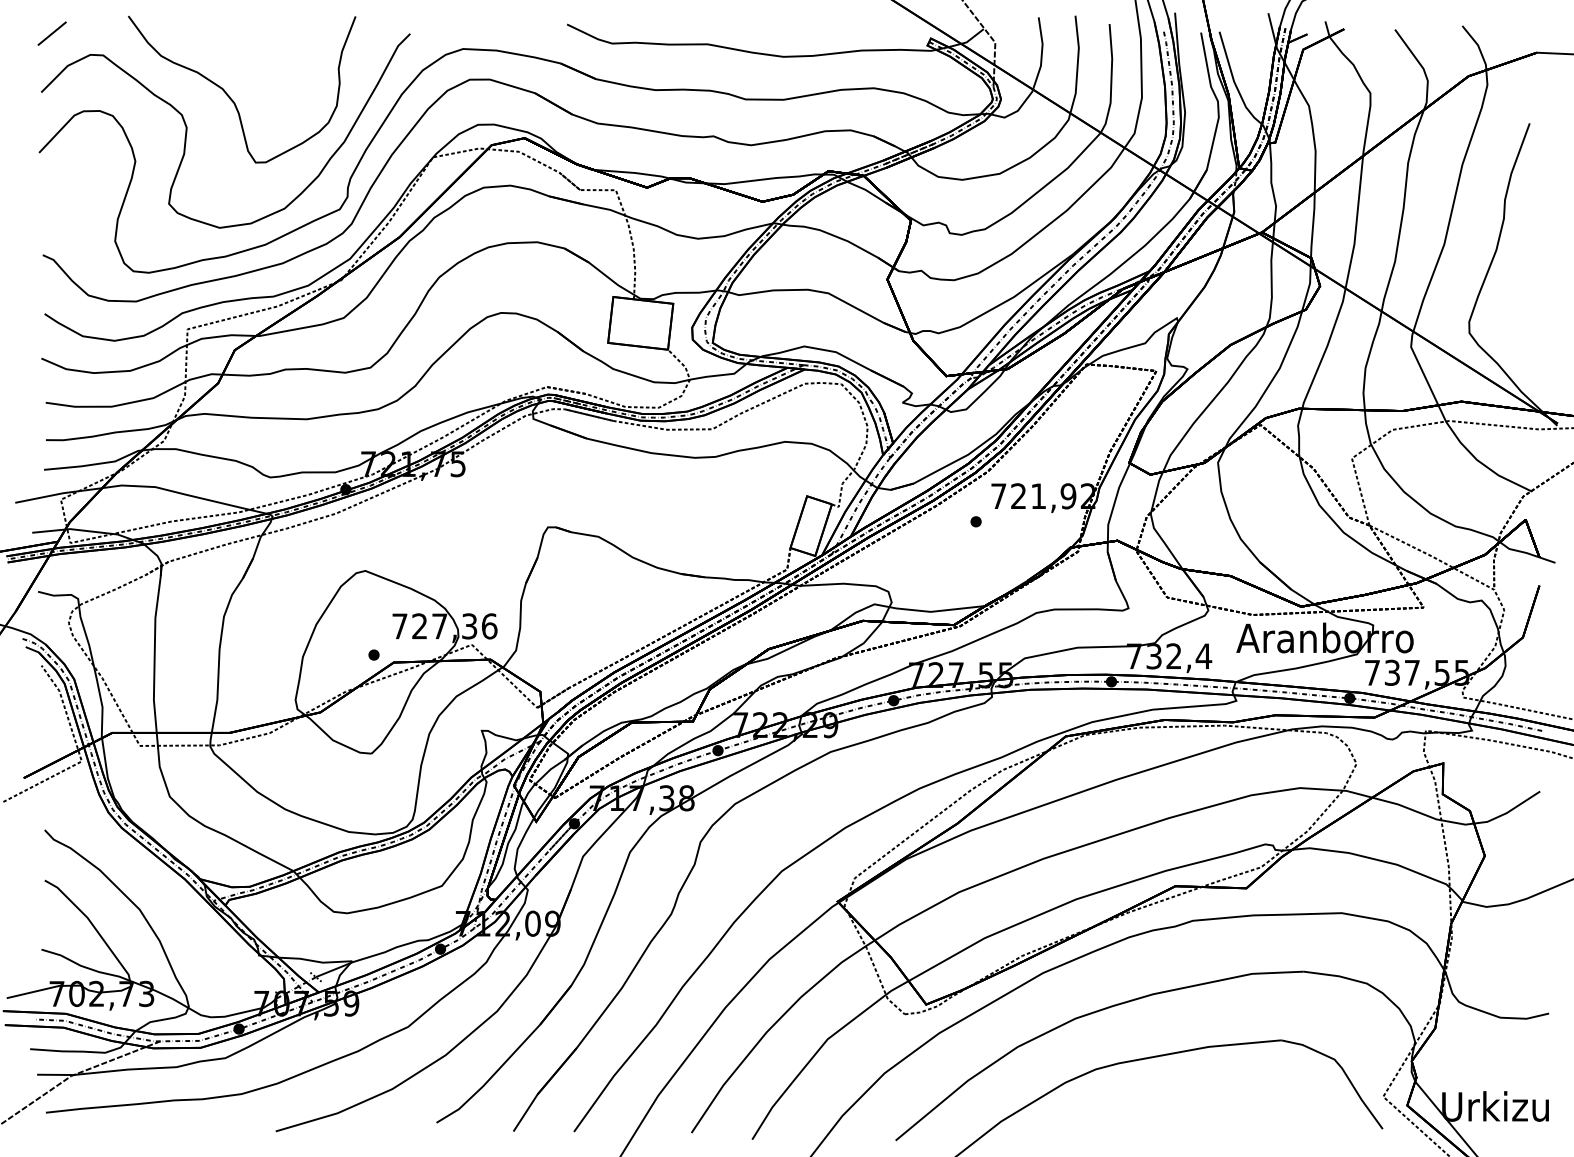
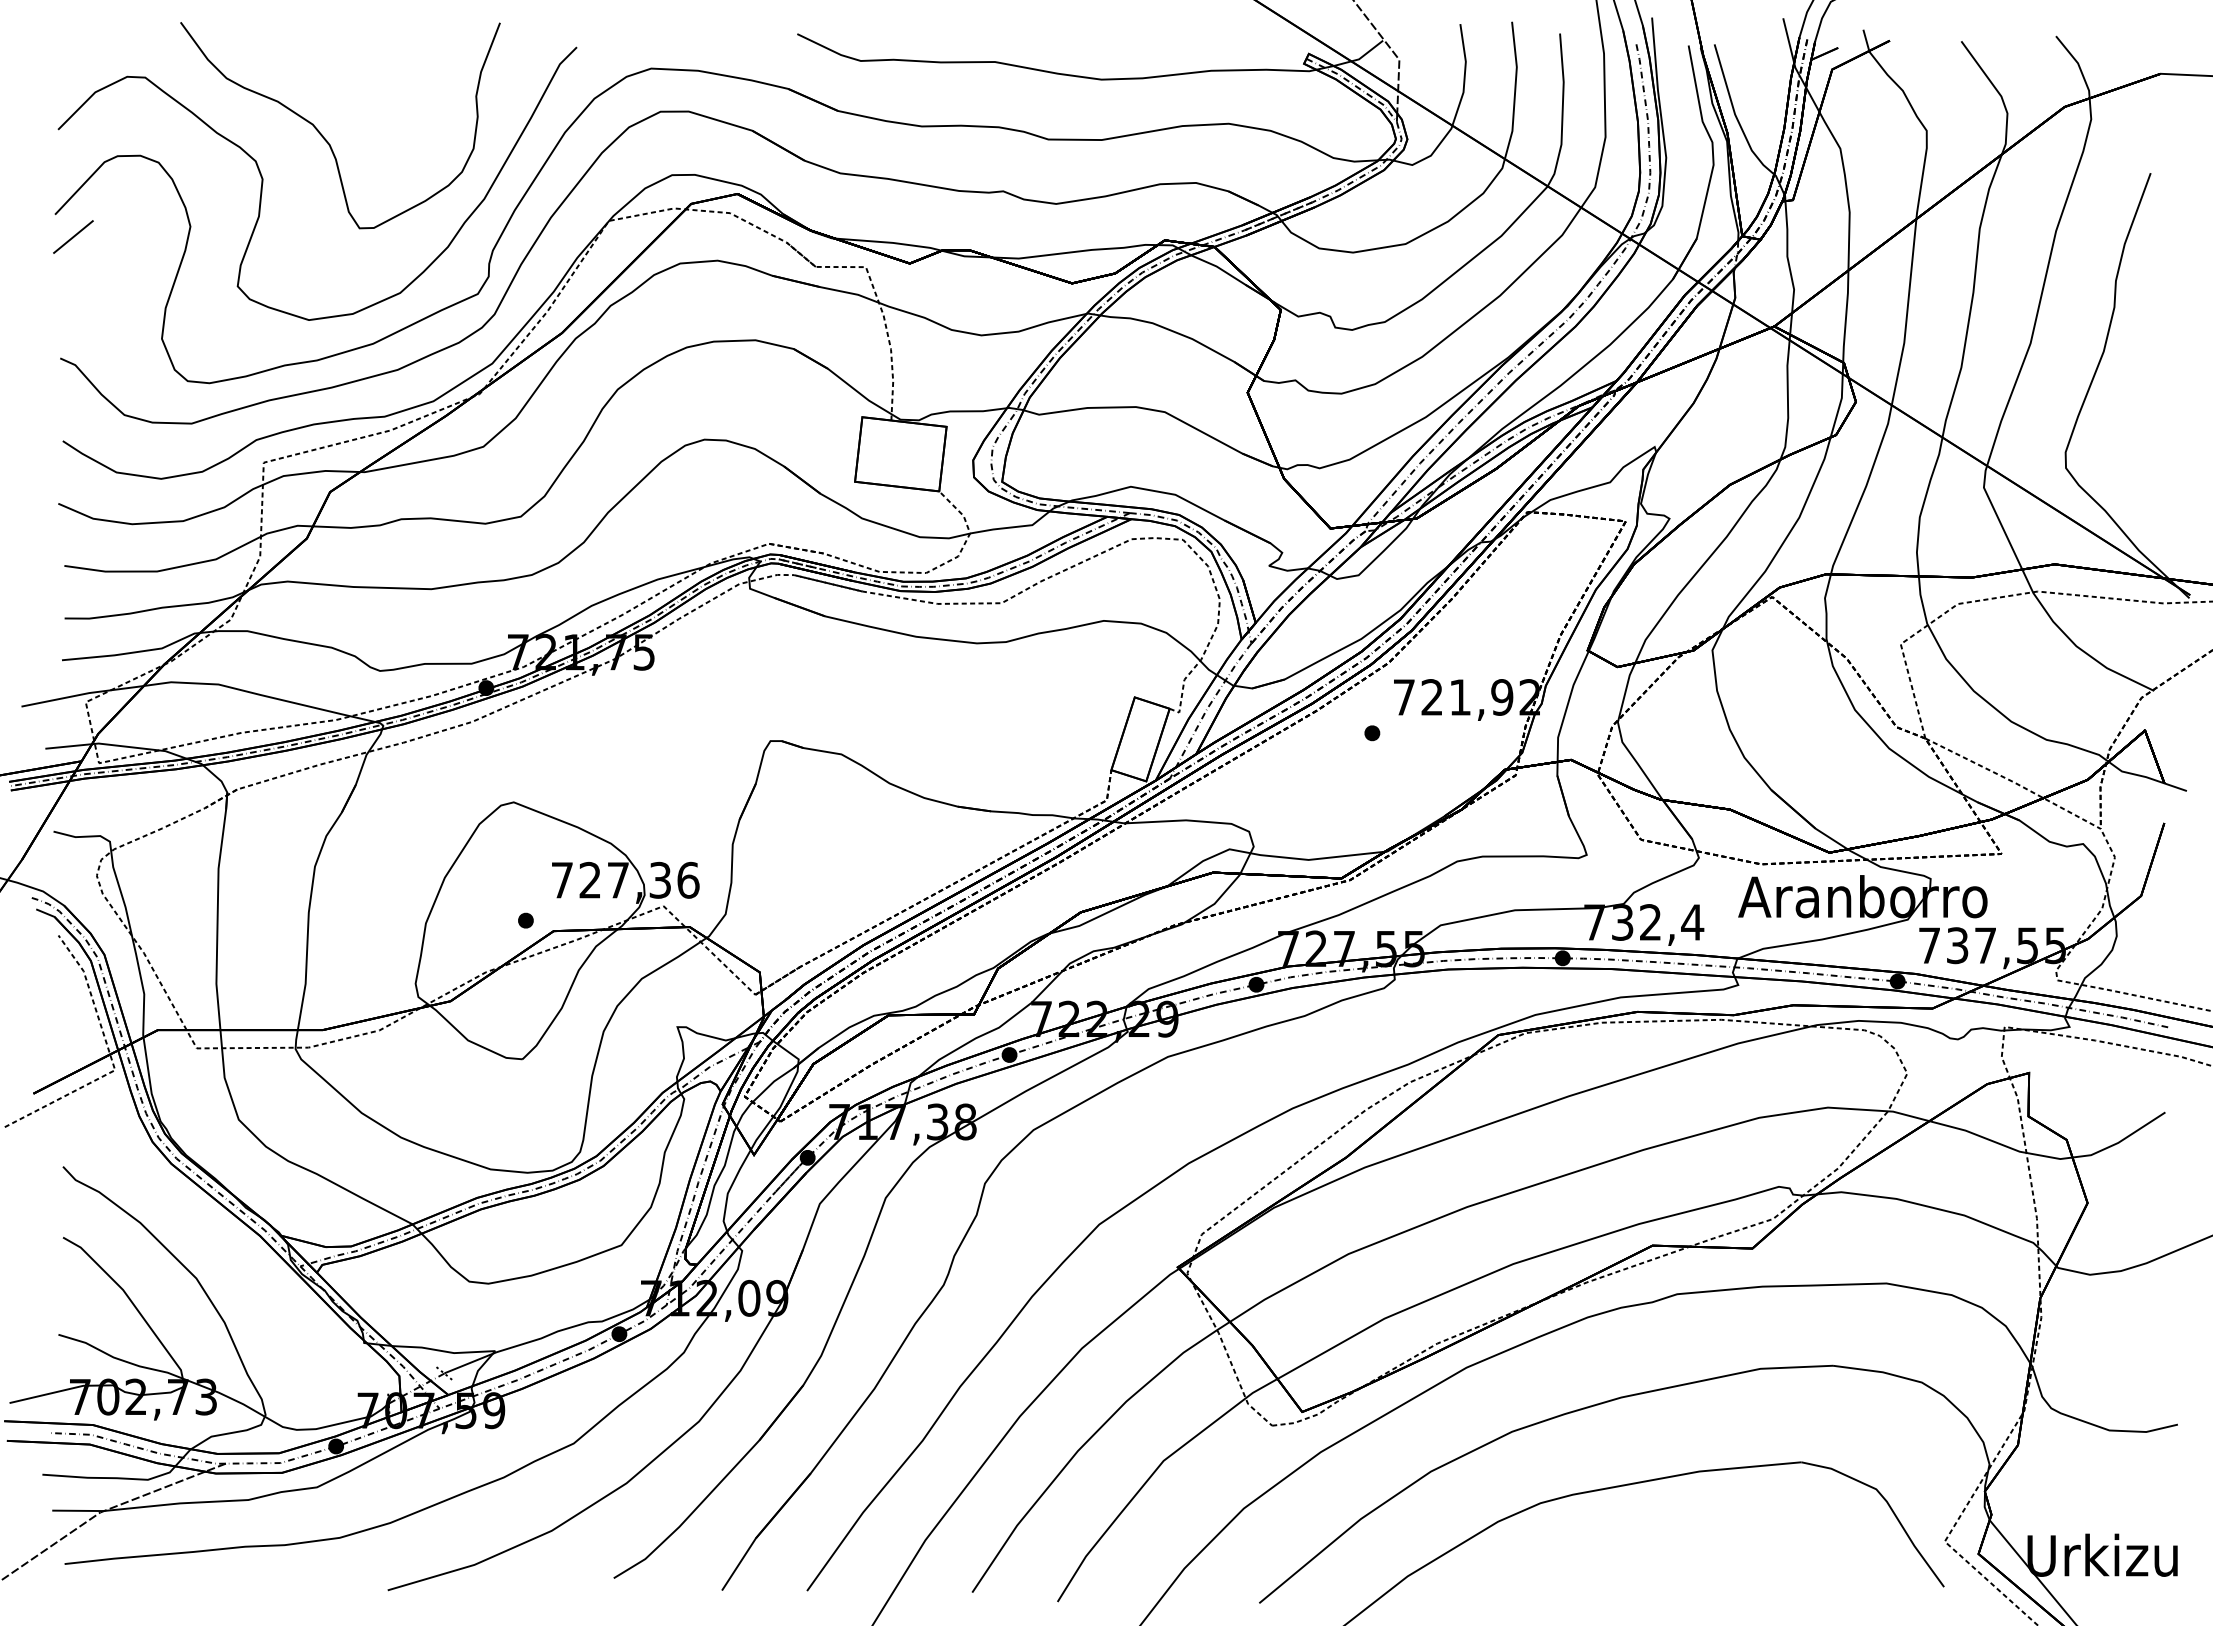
line: (52, 33) -> (73, 236), moved

